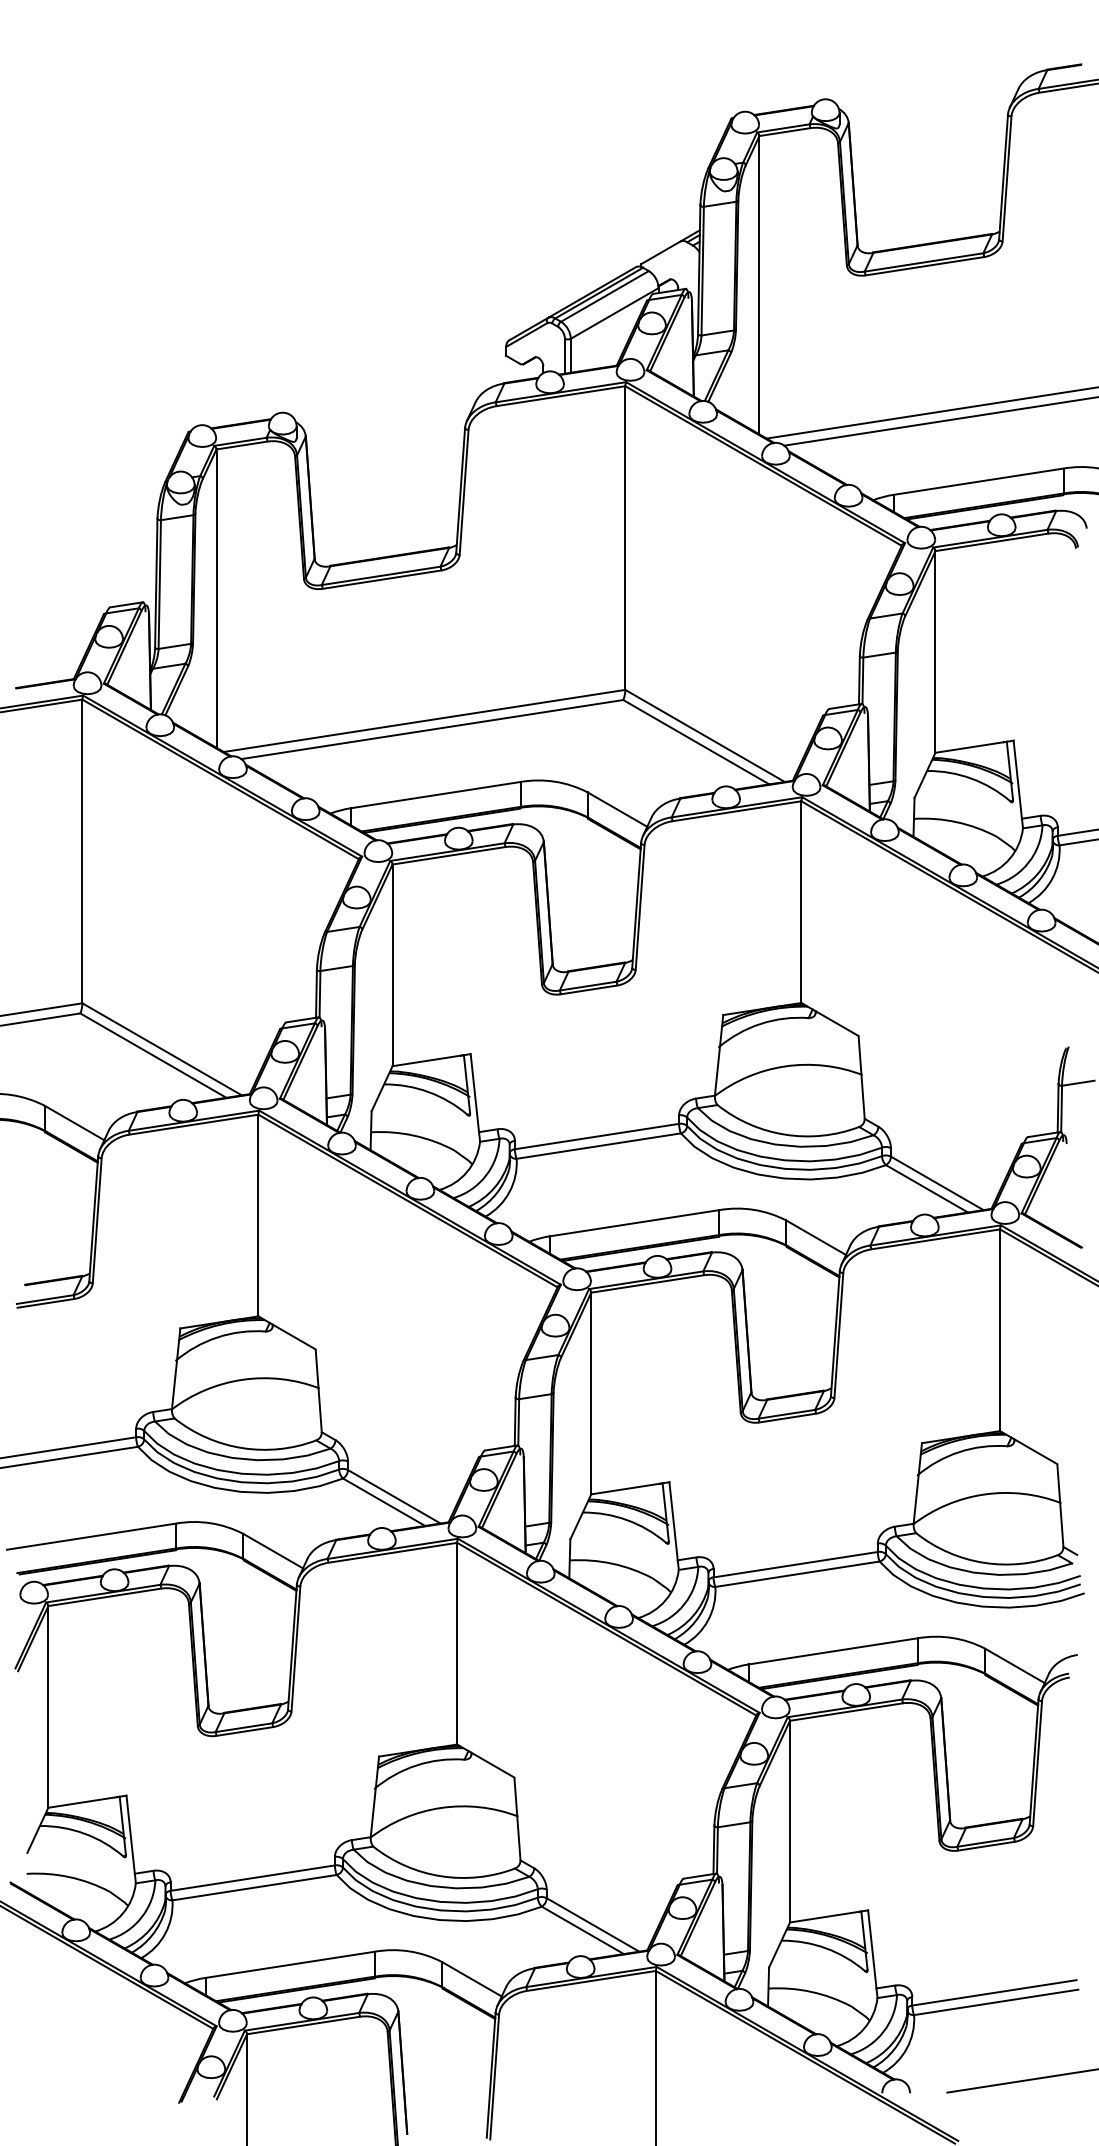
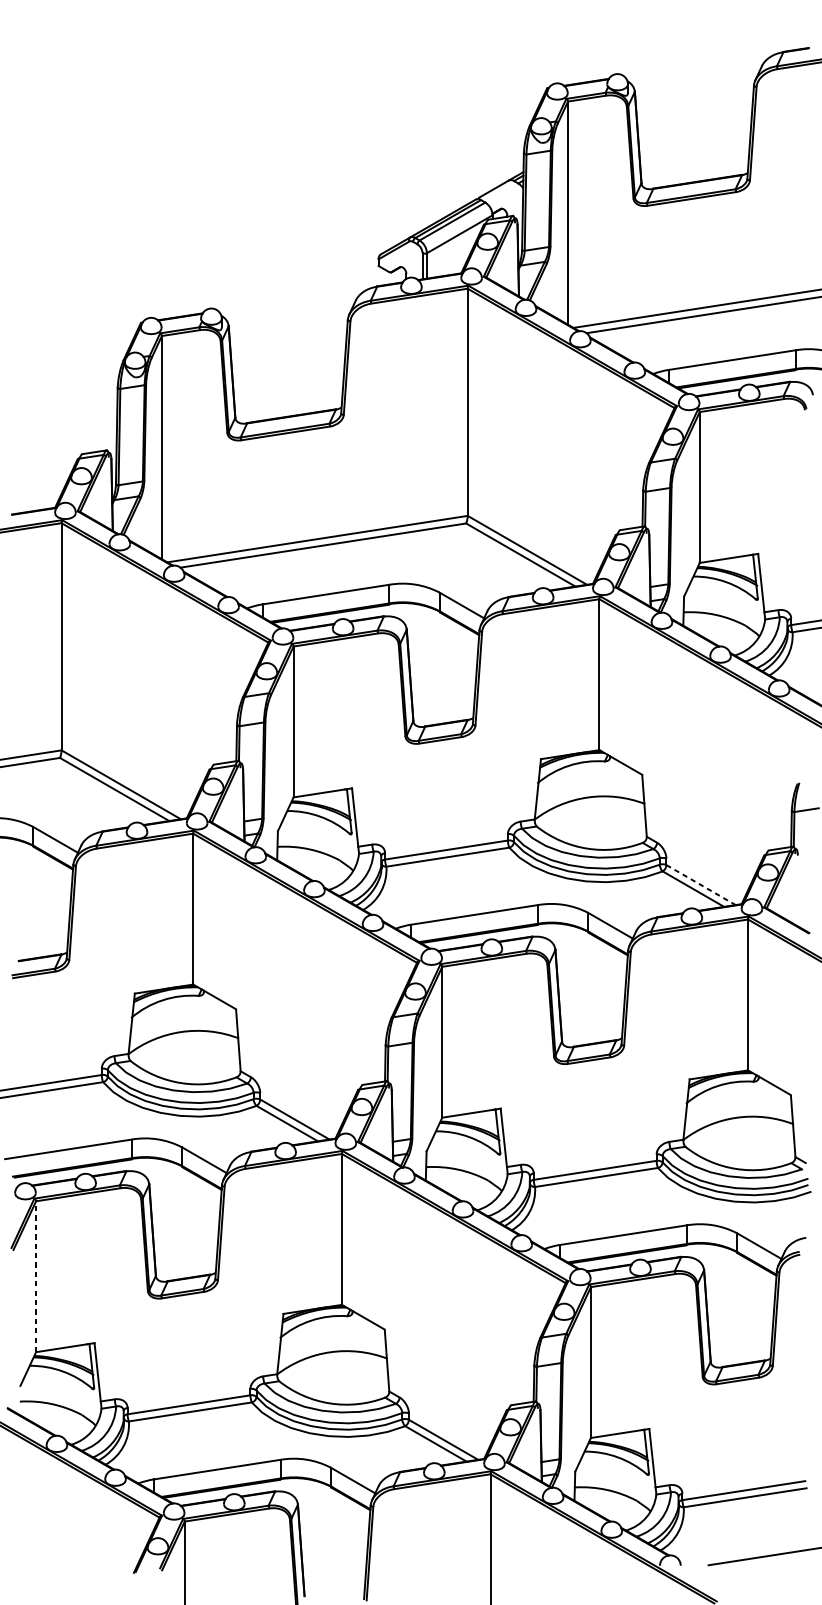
line: (937, 1183) -> (701, 885), solid -> dashed
line: (48, 1706) -> (36, 1276), solid -> dashed

